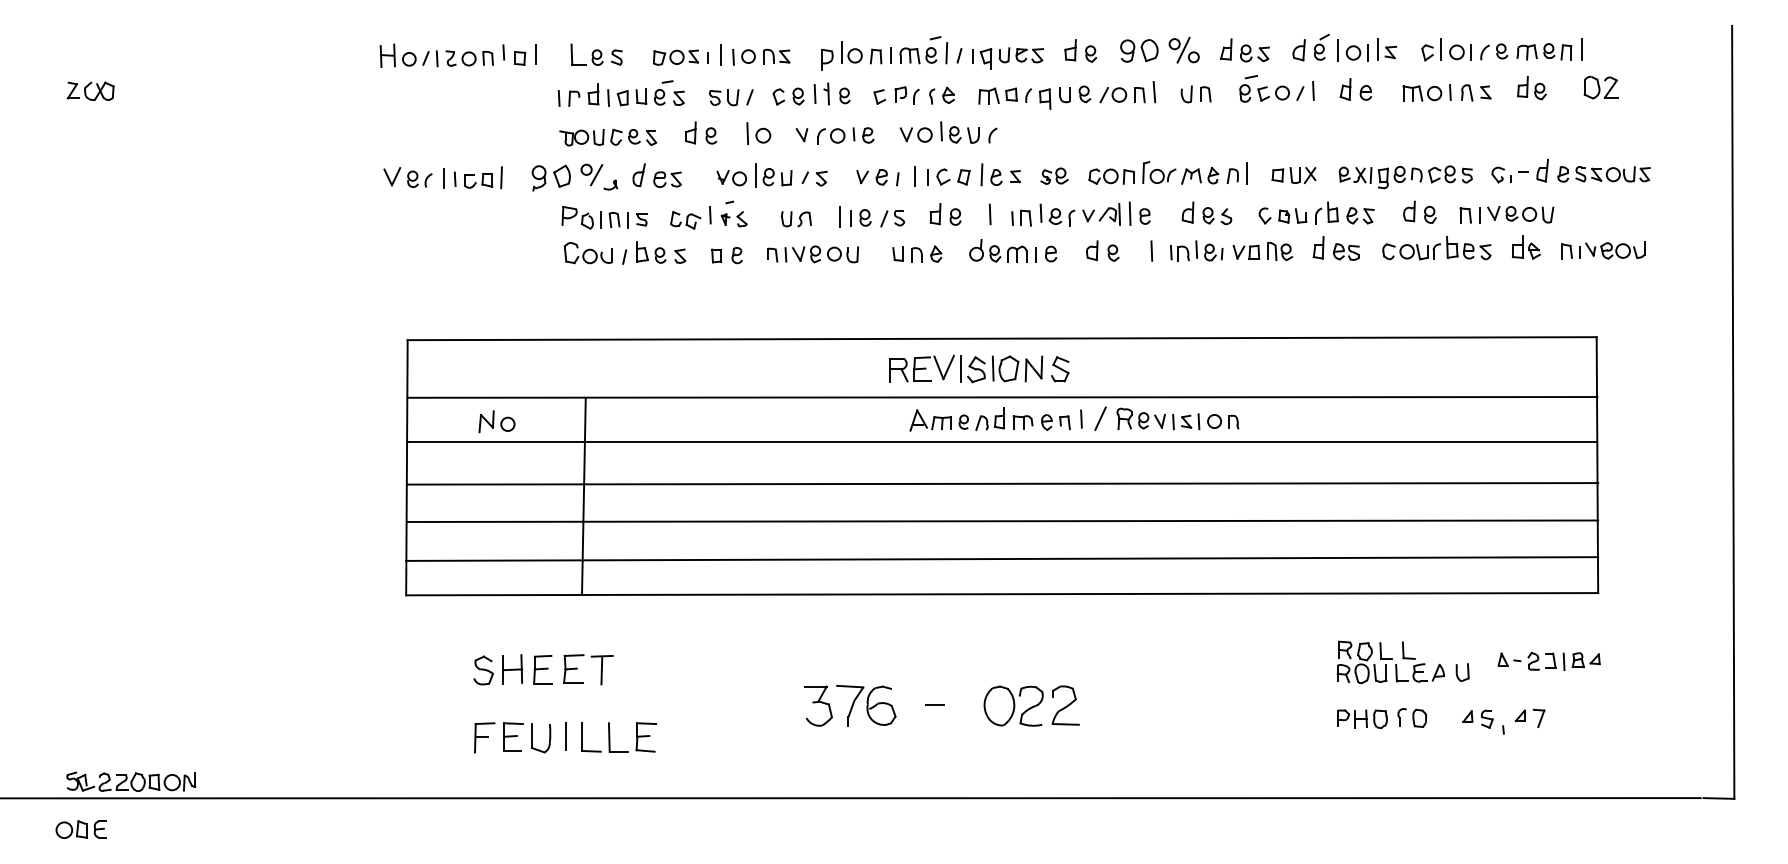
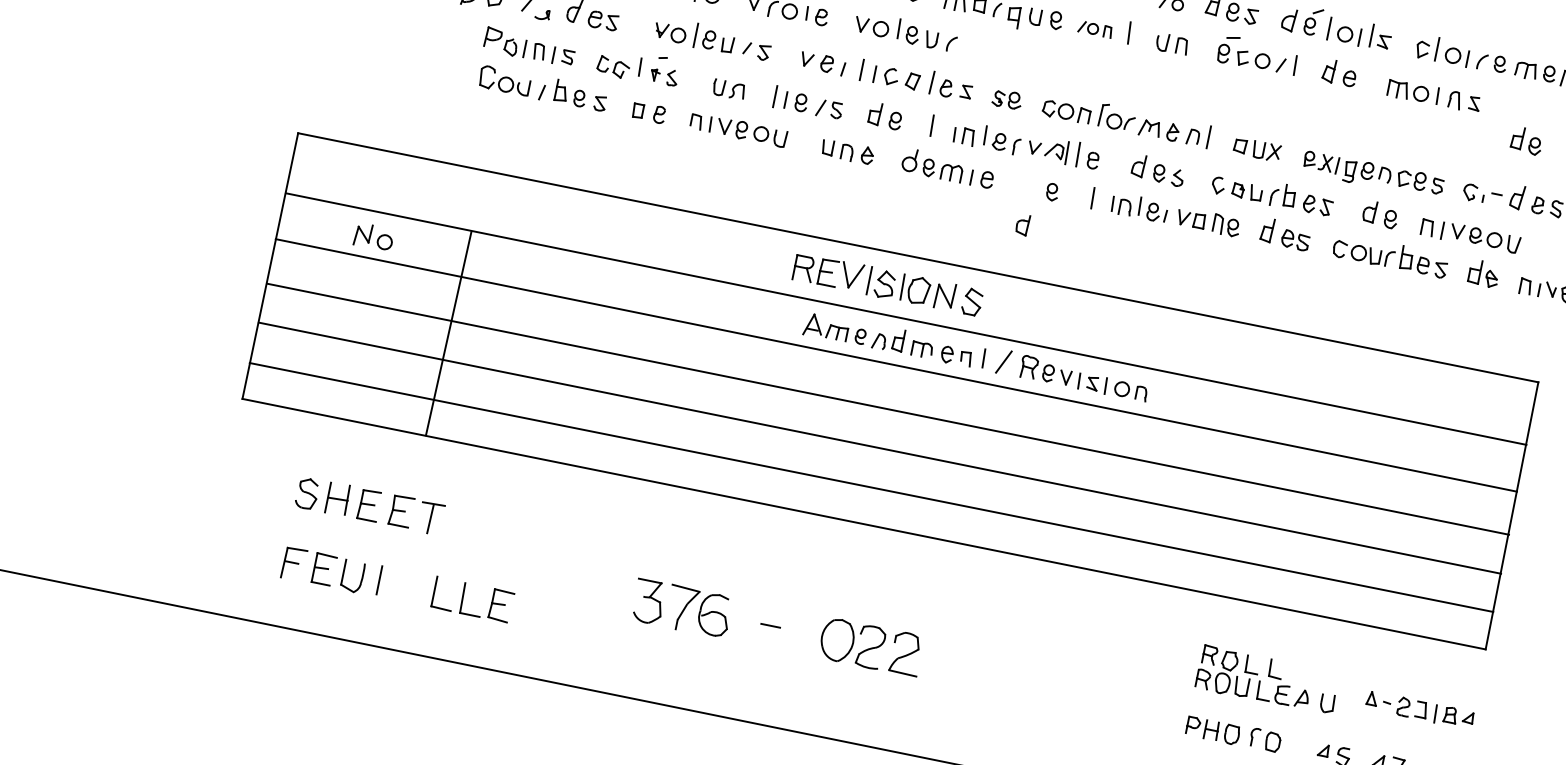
part: (1531, 87) -> (1526, 140), moved
part: (1122, 95) -> (1095, 29), size x0.7
part: (1092, 250) -> (1023, 224), moved
part: (610, 737) -> (463, 598), moved

